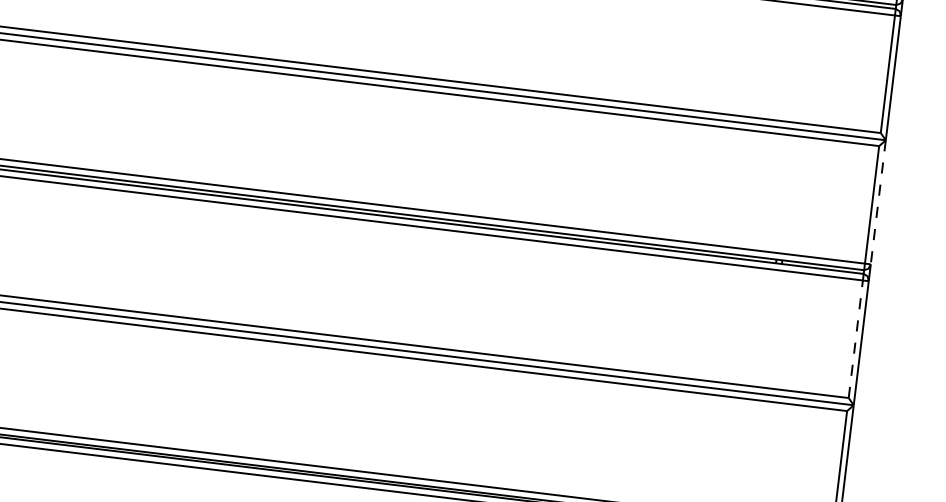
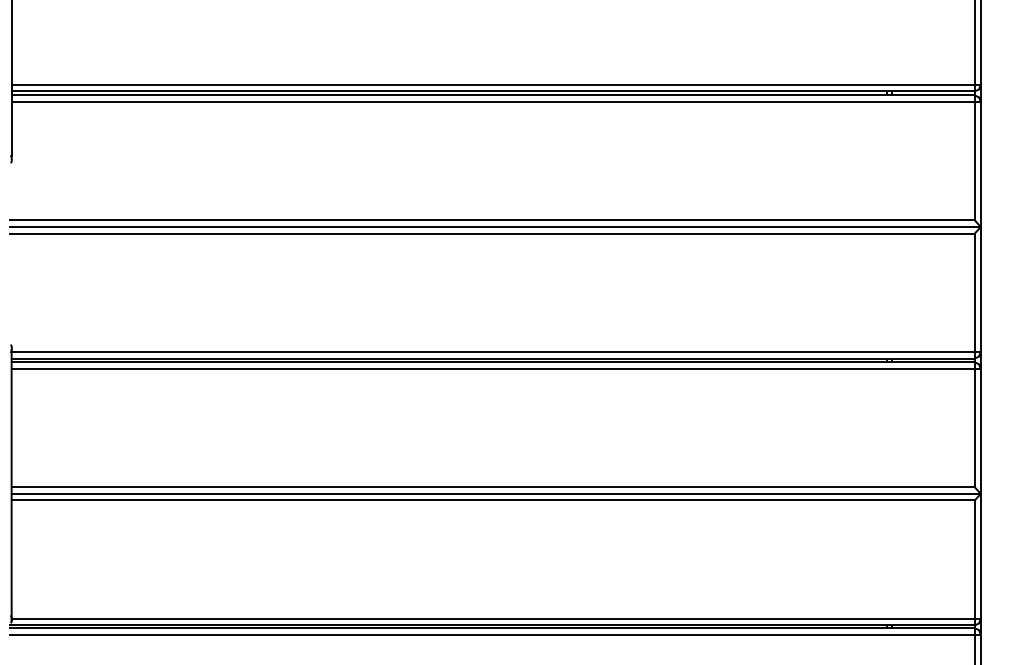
line: (878, 202) -> (980, 289), dashed -> solid
line: (855, 339) -> (974, 428), dashed -> solid

